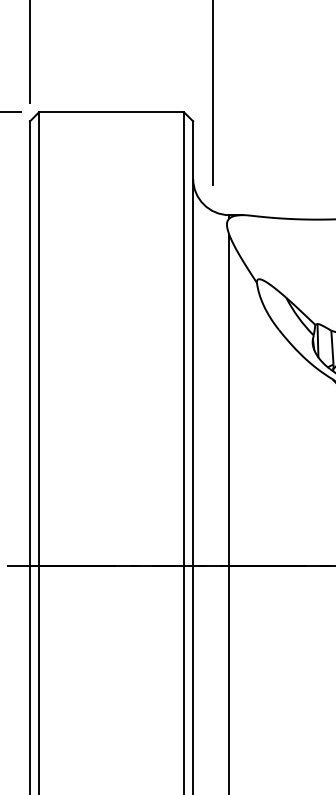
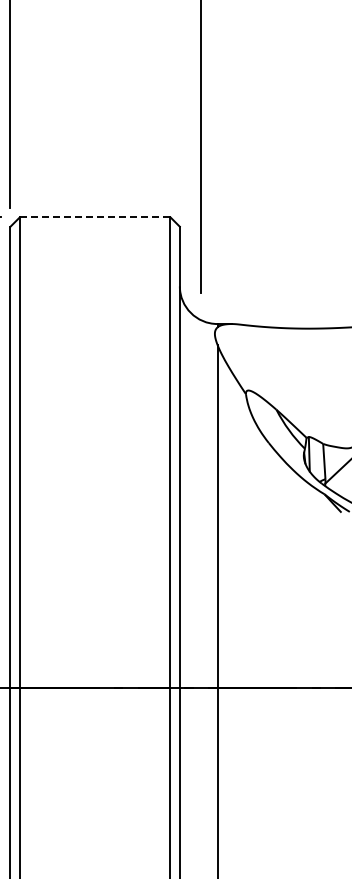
line: (110, 112) -> (94, 217), solid -> dashed

